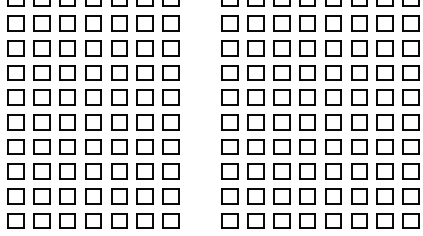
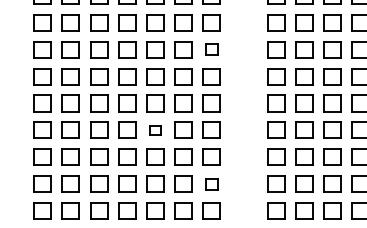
part: (170, 72) -> (211, 49), size x0.7
part: (119, 146) -> (155, 129), size x0.6
part: (170, 196) -> (211, 184), size x0.7

